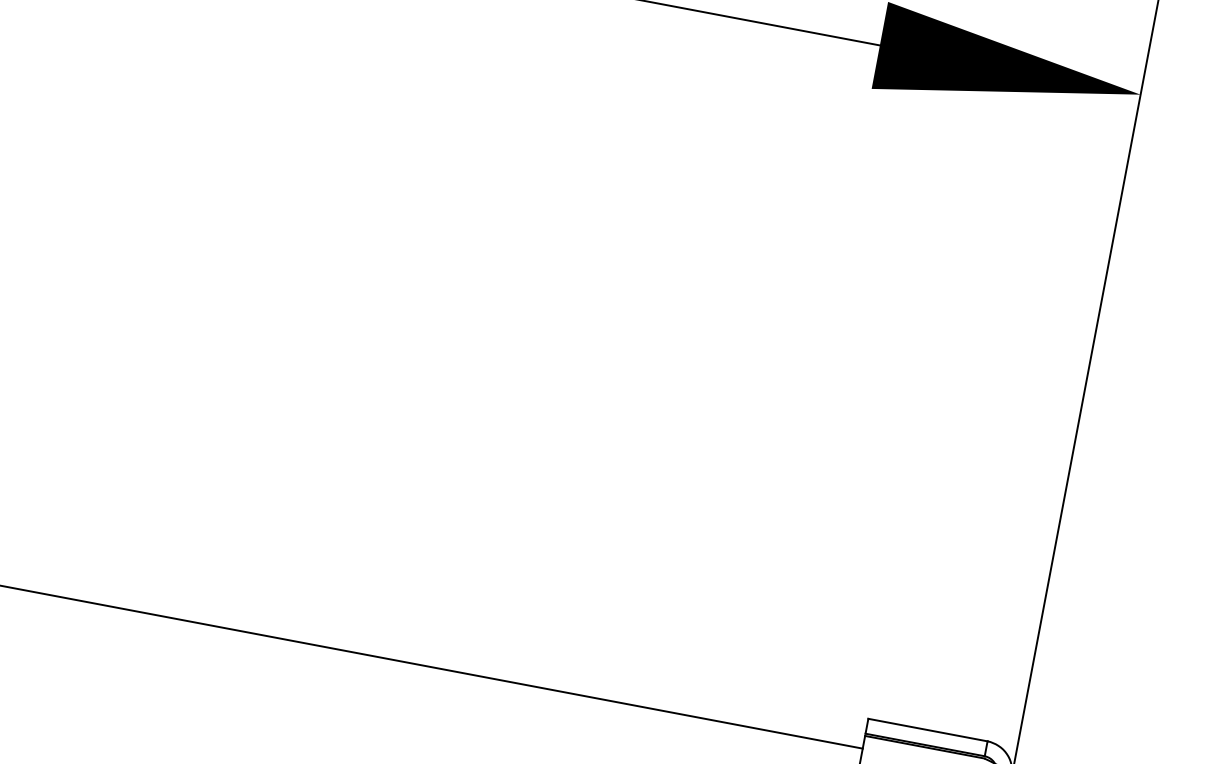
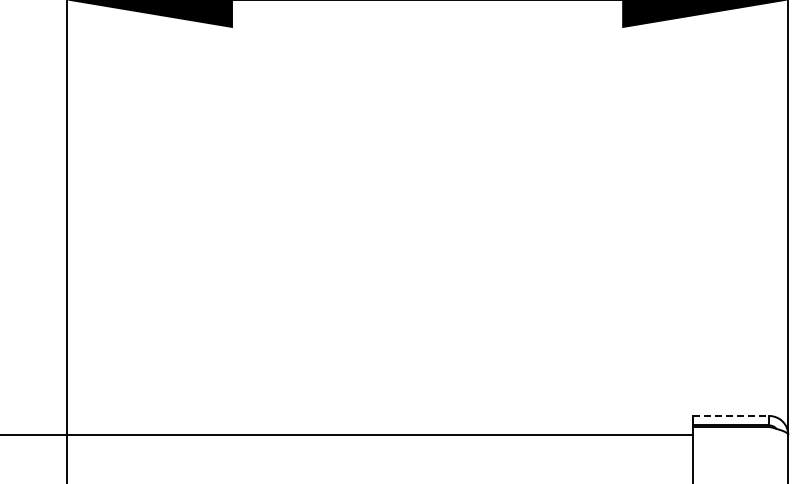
line: (928, 729) -> (731, 415), solid -> dashed

